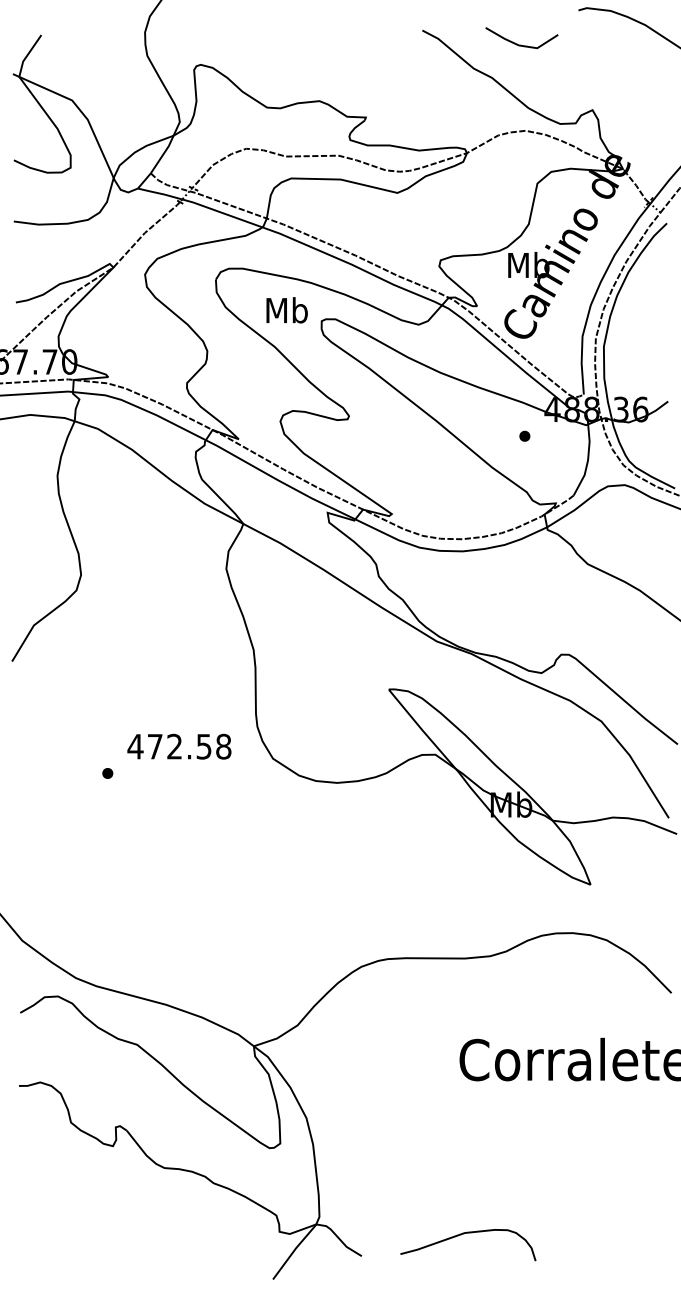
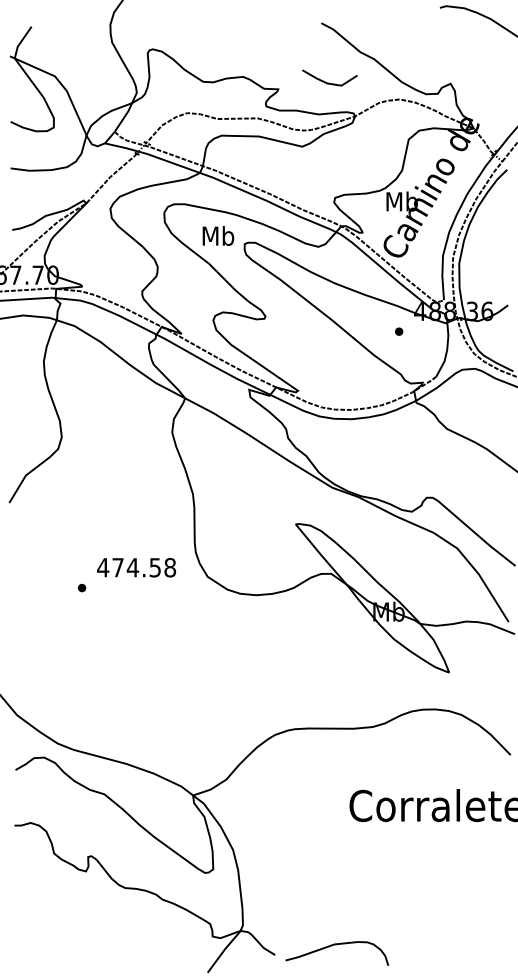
line: (521, 44) -> (329, 82), moved
text: (174, 746) -> (132, 567), 472.58 -> 474.58
curve: (467, 1234) -> (336, 945), moved

